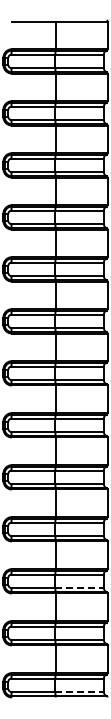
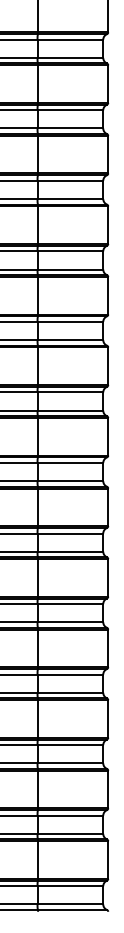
line: (80, 587) -> (71, 762), dashed -> solid
line: (80, 691) -> (71, 903), dashed -> solid

